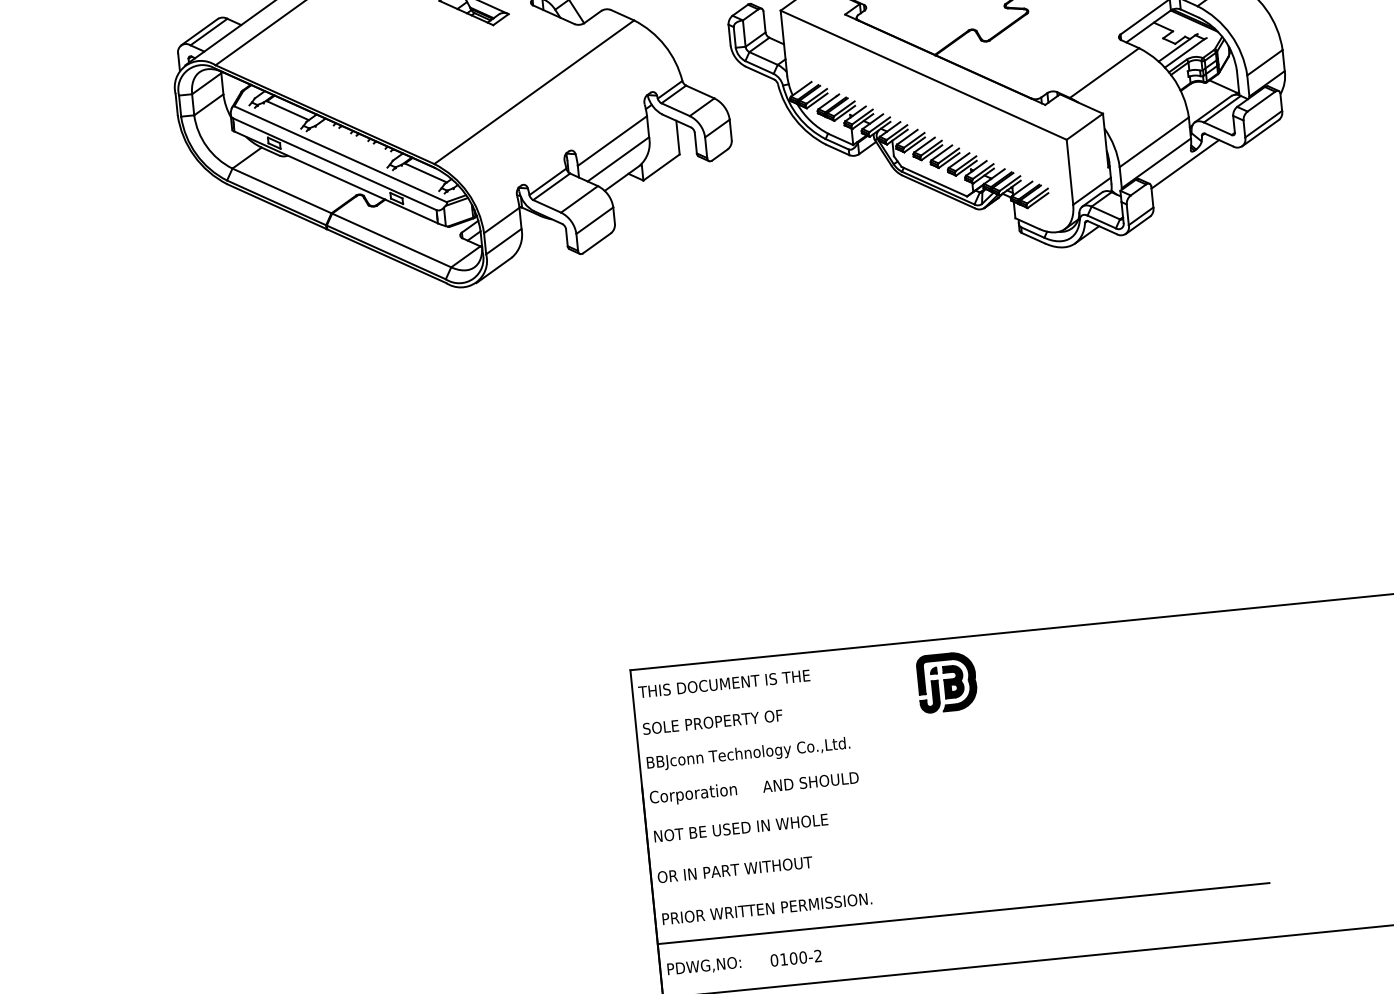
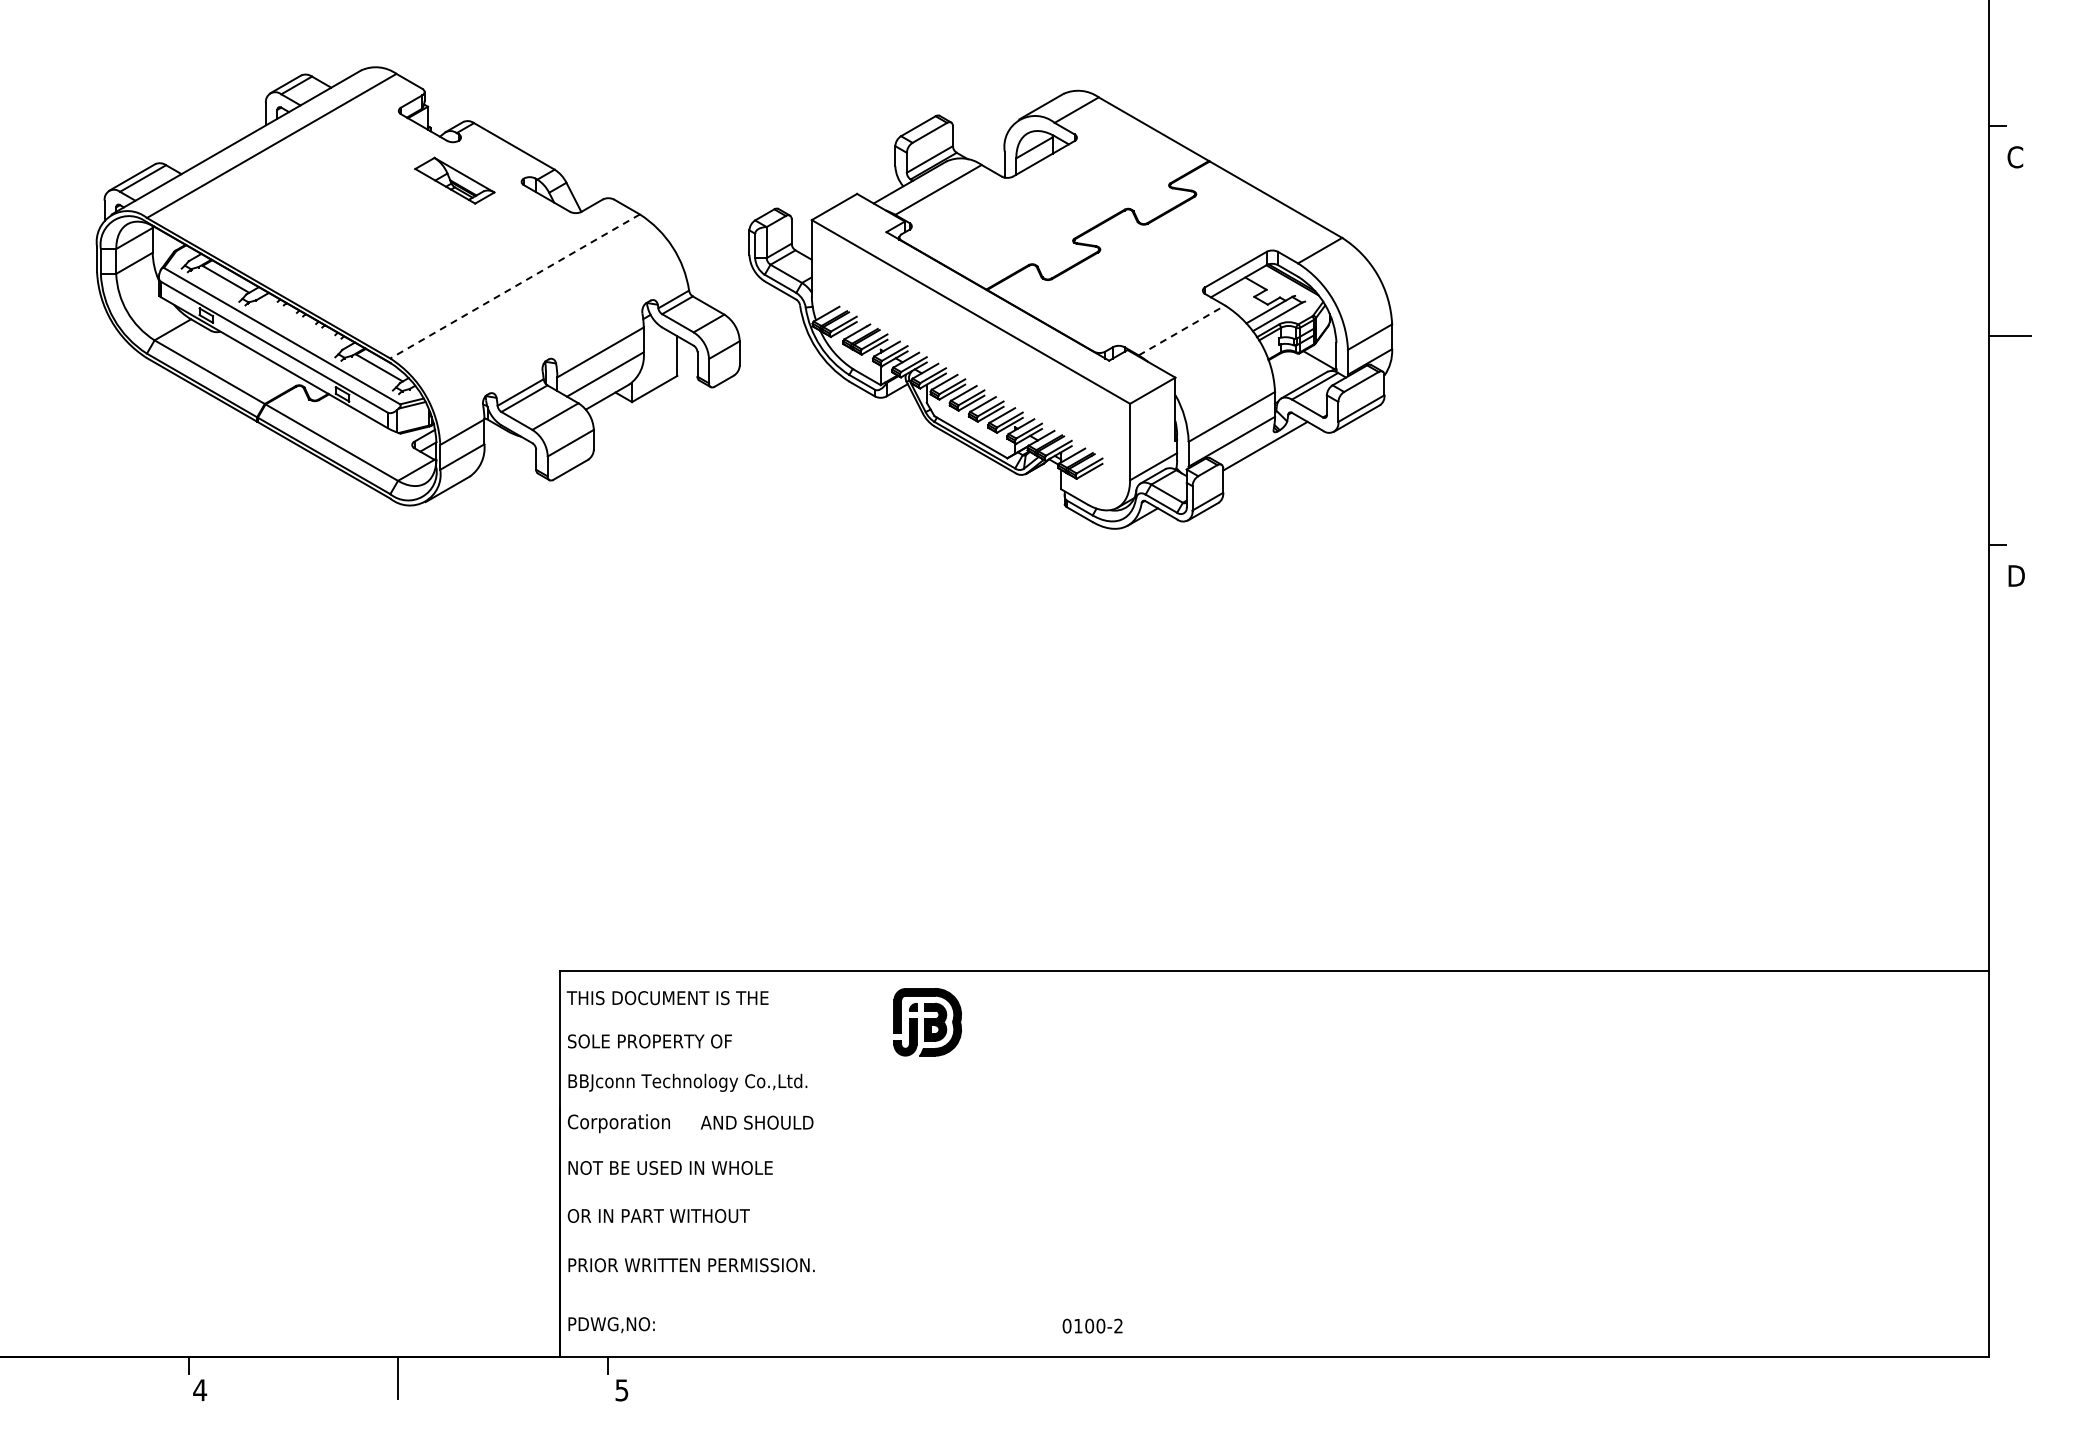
line: (1104, 73) -> (1181, 330), solid -> dashed
line: (533, 92) -> (514, 286), solid -> dashed
line: (963, 913) -> (919, 1293), removed
text: (796, 957) -> (1092, 1325), moved

